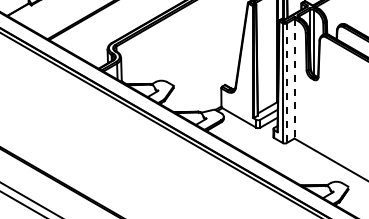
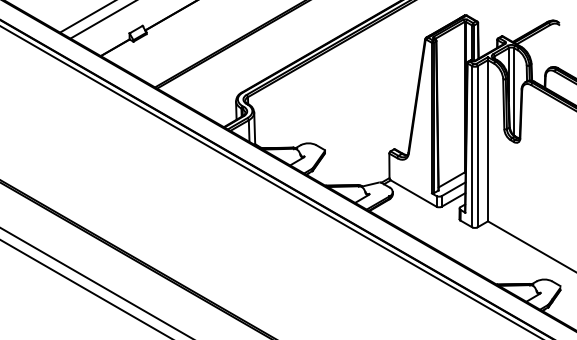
line: (294, 78) -> (487, 140), dashed -> solid
line: (286, 83) -> (477, 146), dashed -> solid

